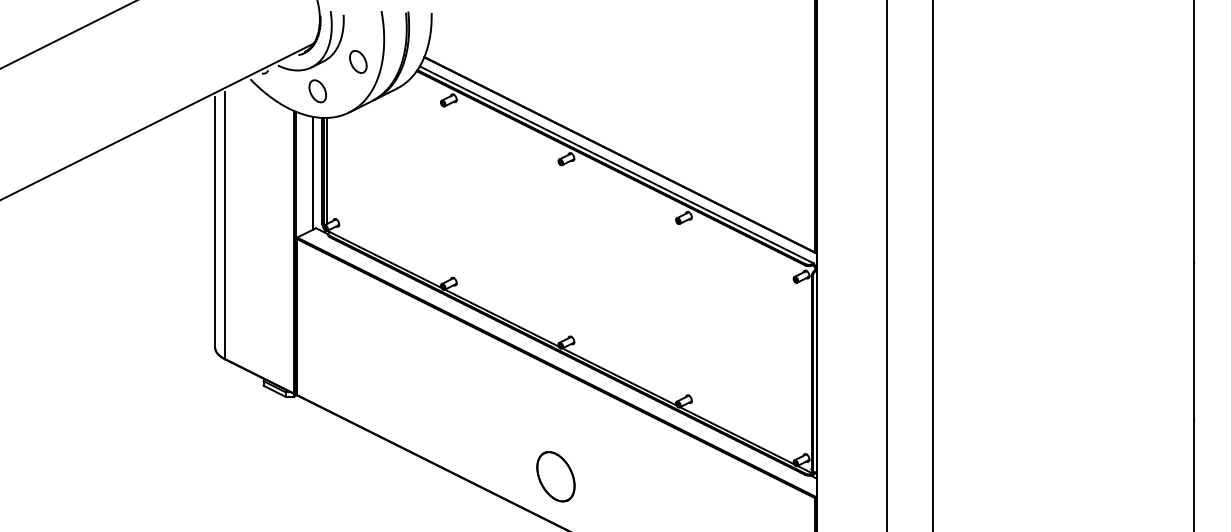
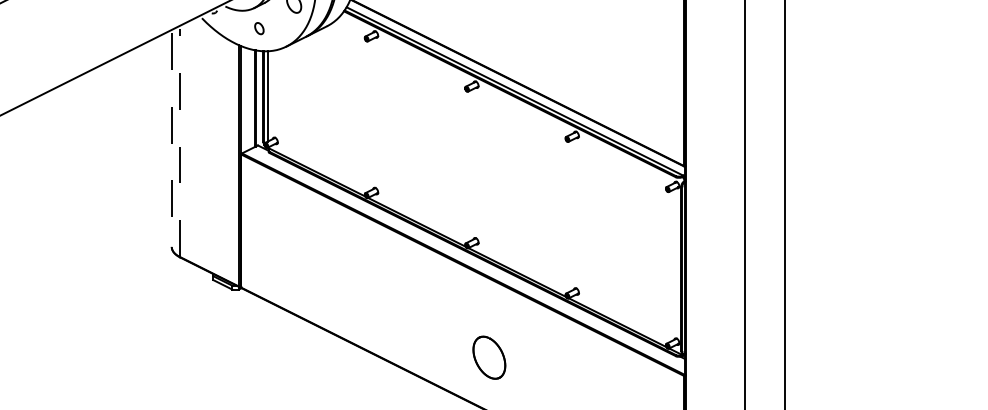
part: (317, 91) -> (259, 28), size x0.6
line: (215, 222) -> (172, 140), solid -> dashed
line: (224, 224) -> (179, 142), solid -> dashed
part: (555, 476) -> (488, 357), moved

